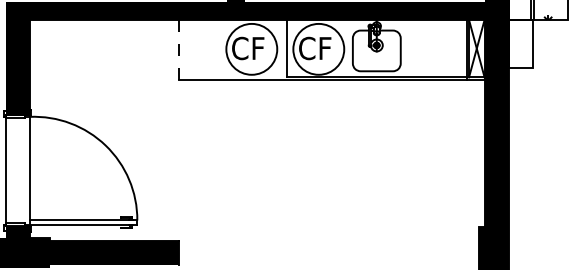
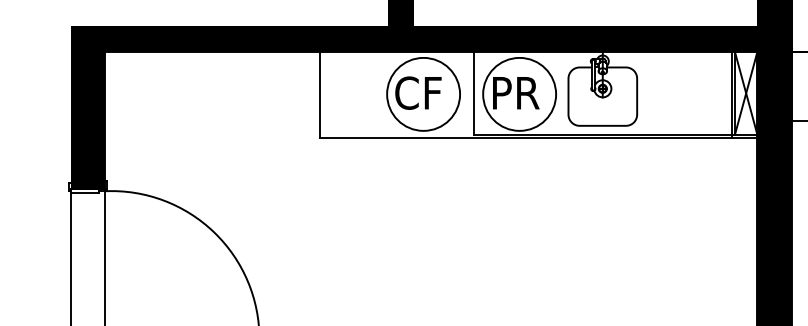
text: (315, 48) -> (514, 93), CF -> PR
line: (179, 49) -> (319, 94), dashed -> solid

